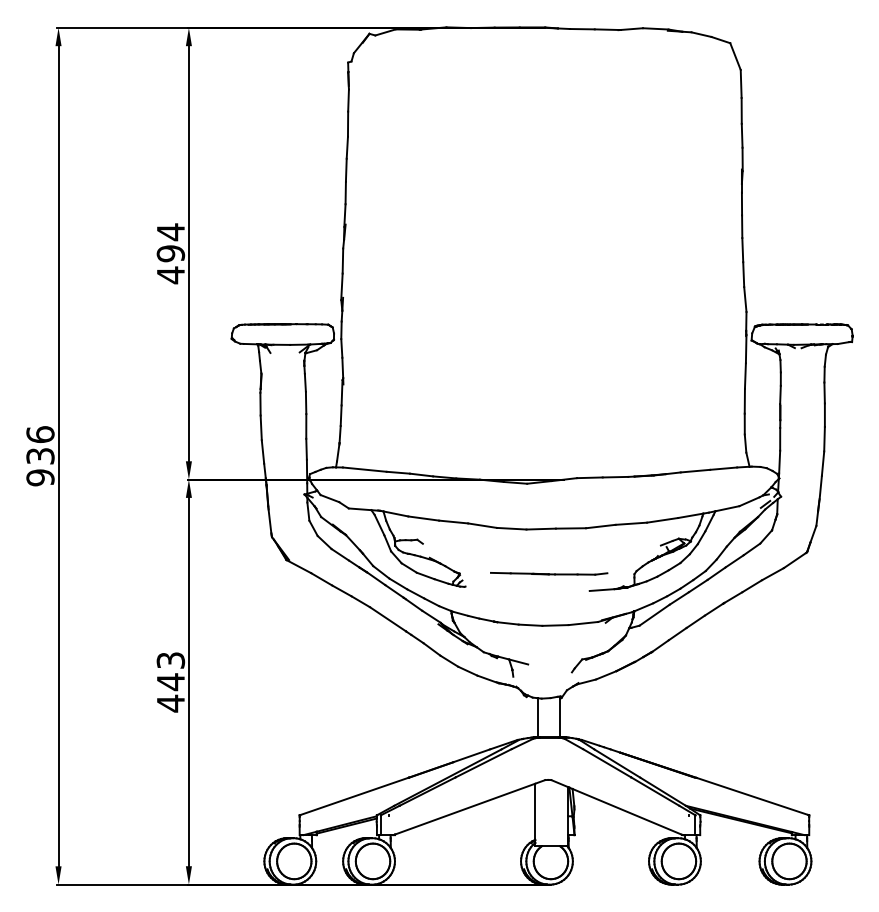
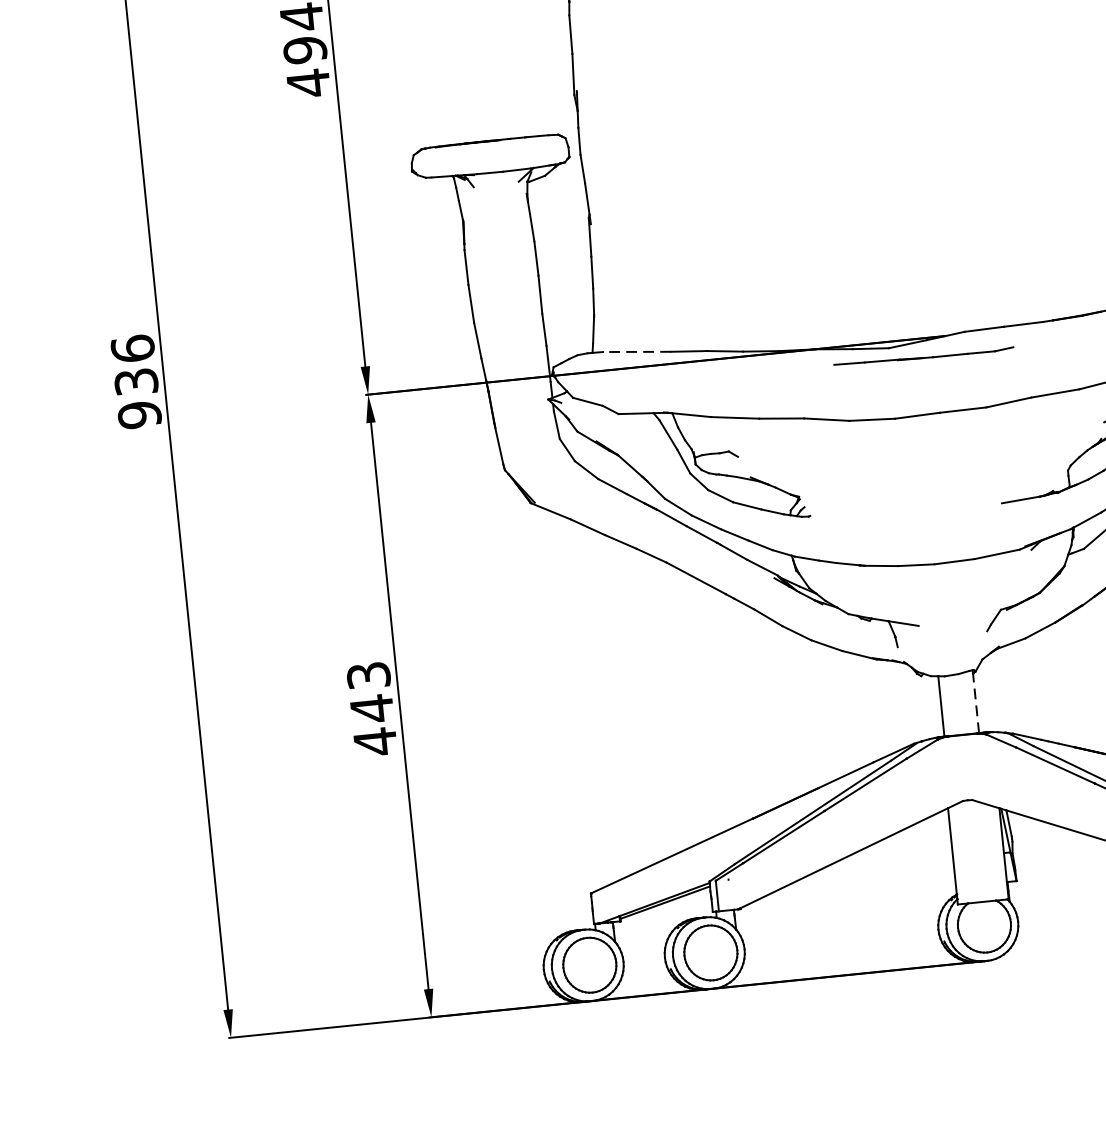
line: (364, 469) -> (636, 351), solid -> dashed
line: (549, 573) -> (924, 356), moved
line: (560, 717) -> (976, 702), solid -> dashed

